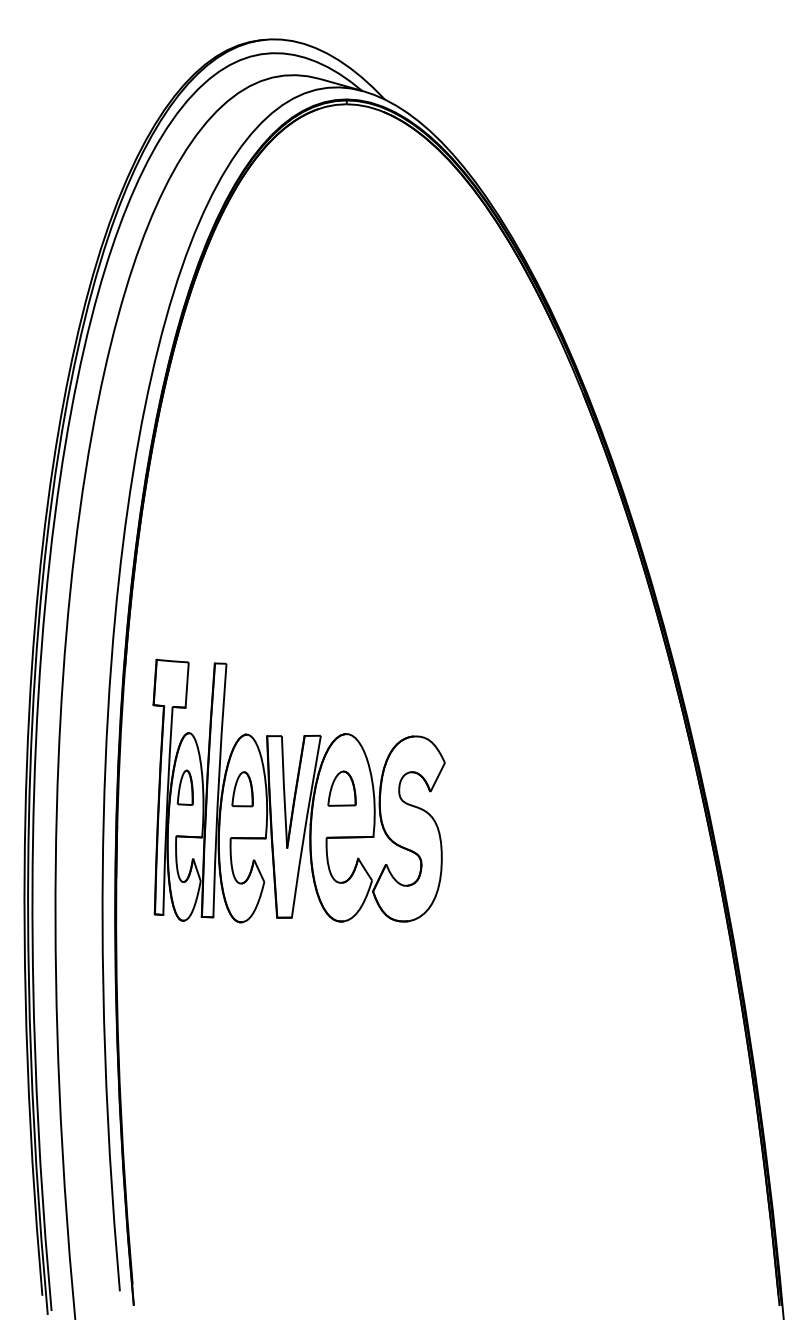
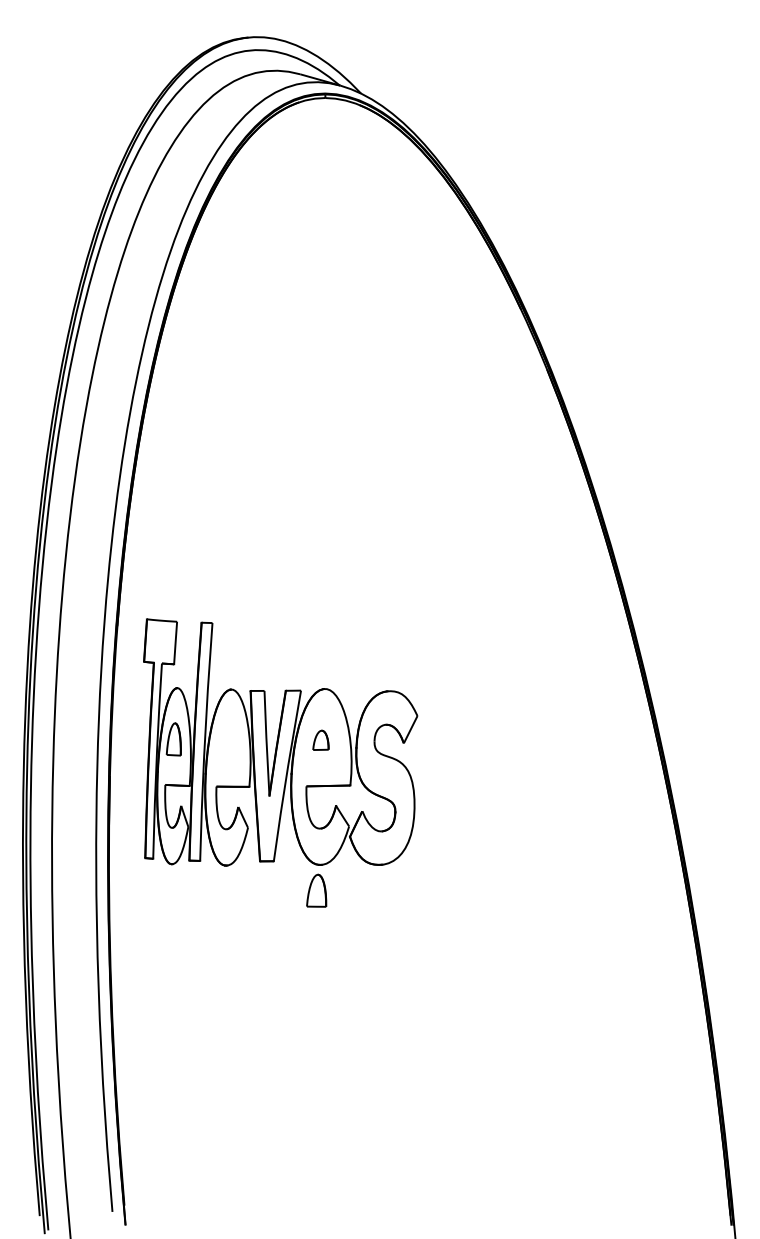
part: (242, 788) -> (316, 890), moved
part: (341, 788) -> (320, 740), size x0.6

